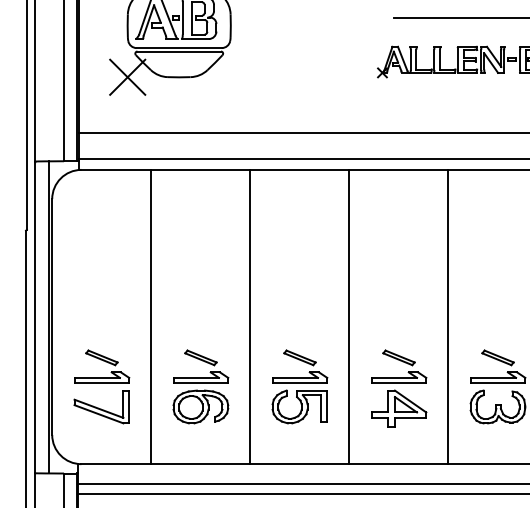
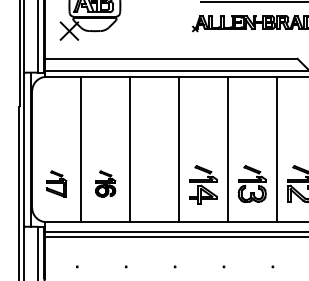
part: (101, 385) -> (56, 183), size x0.7
part: (200, 385) -> (105, 183), size x0.7
part: (299, 385) -> (154, 183), removed

